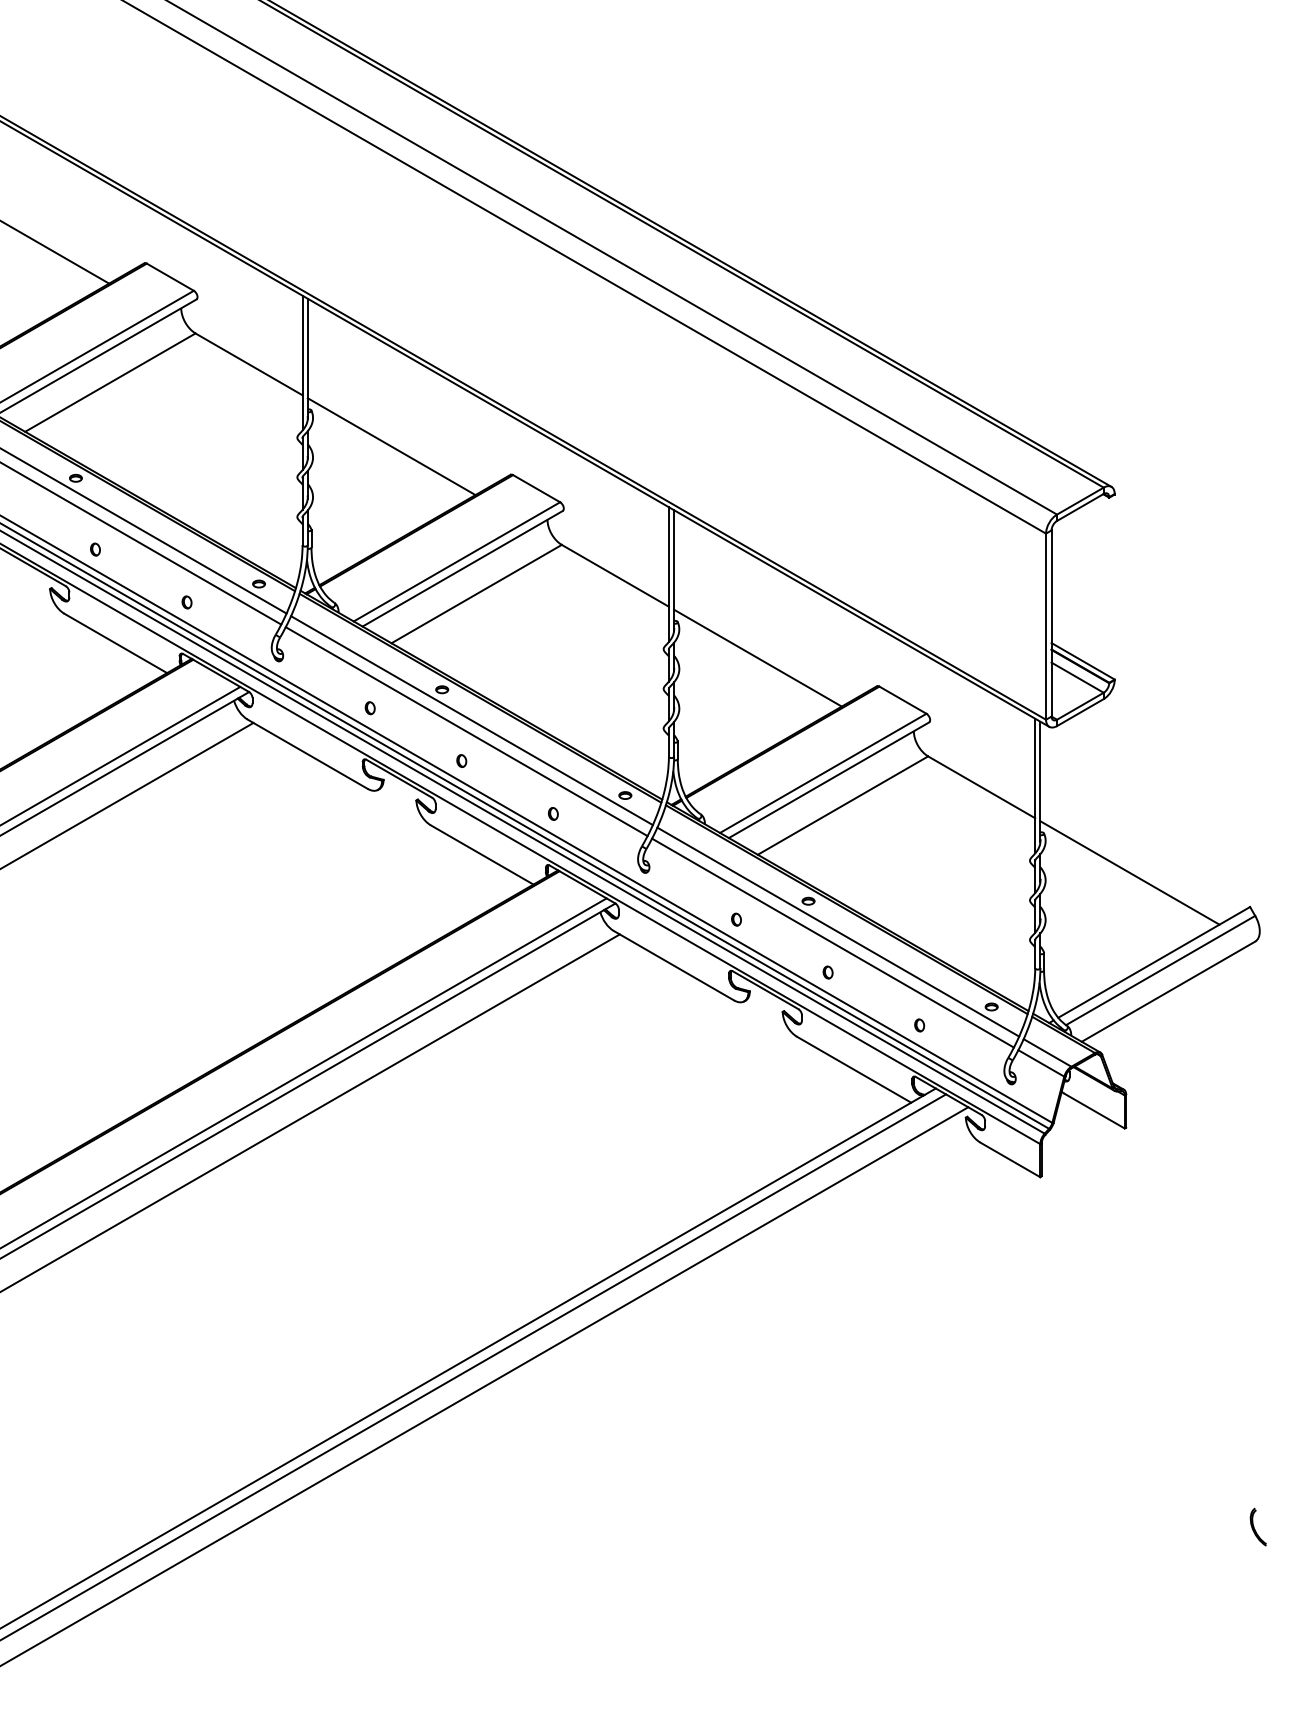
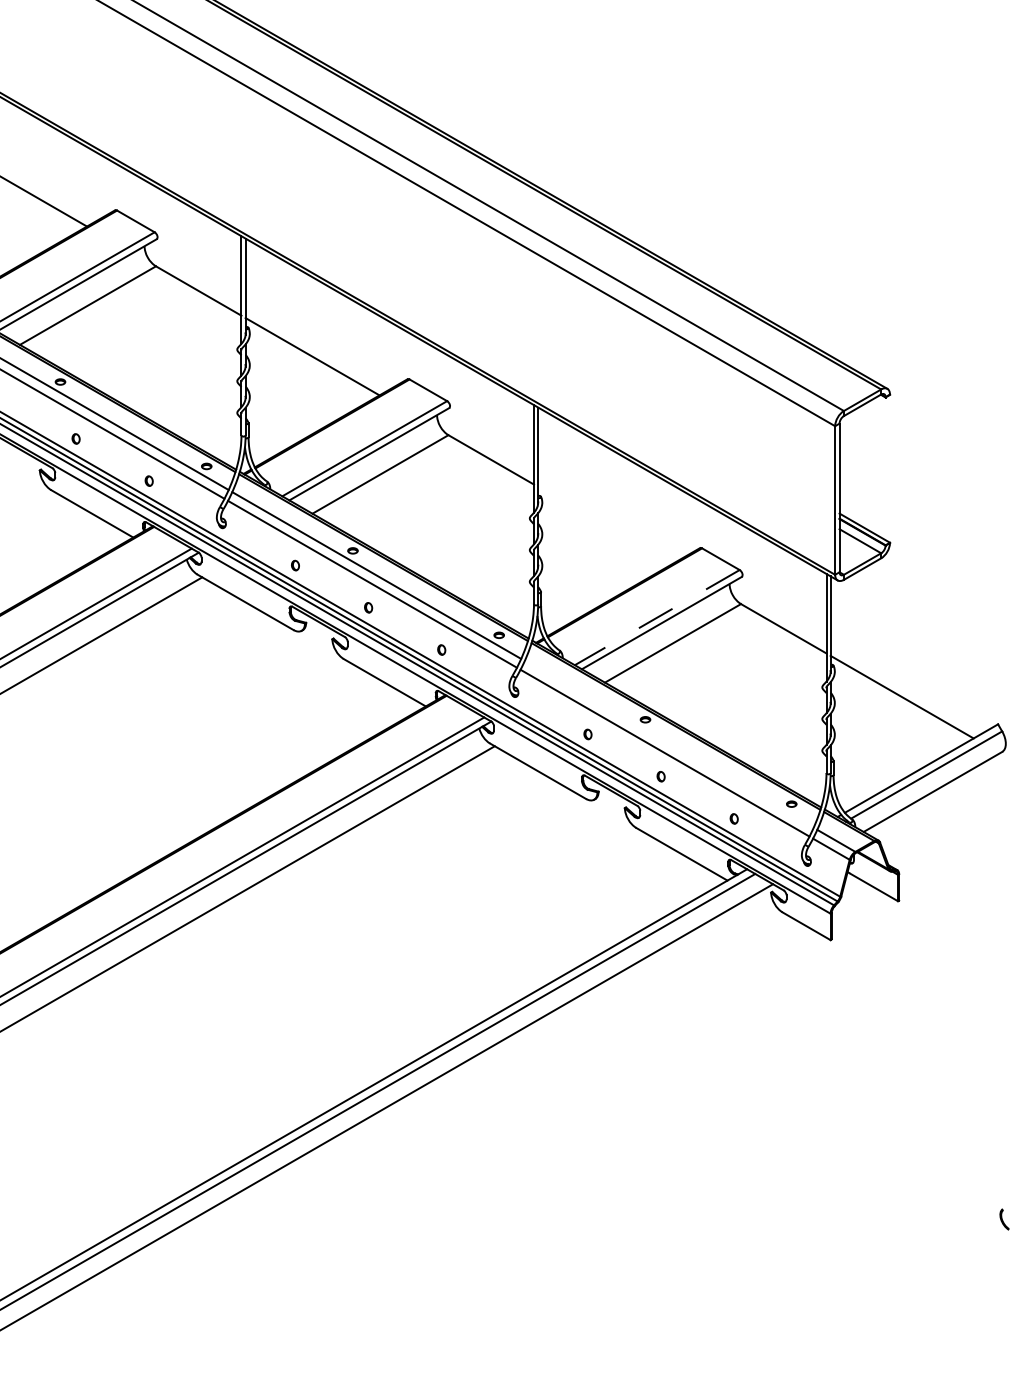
line: (758, 657) -> (605, 525), removed
line: (822, 773) -> (656, 617), solid -> dashed
line: (837, 930) -> (668, 743), removed
part: (1258, 1527) -> (1004, 1219), size x0.7

